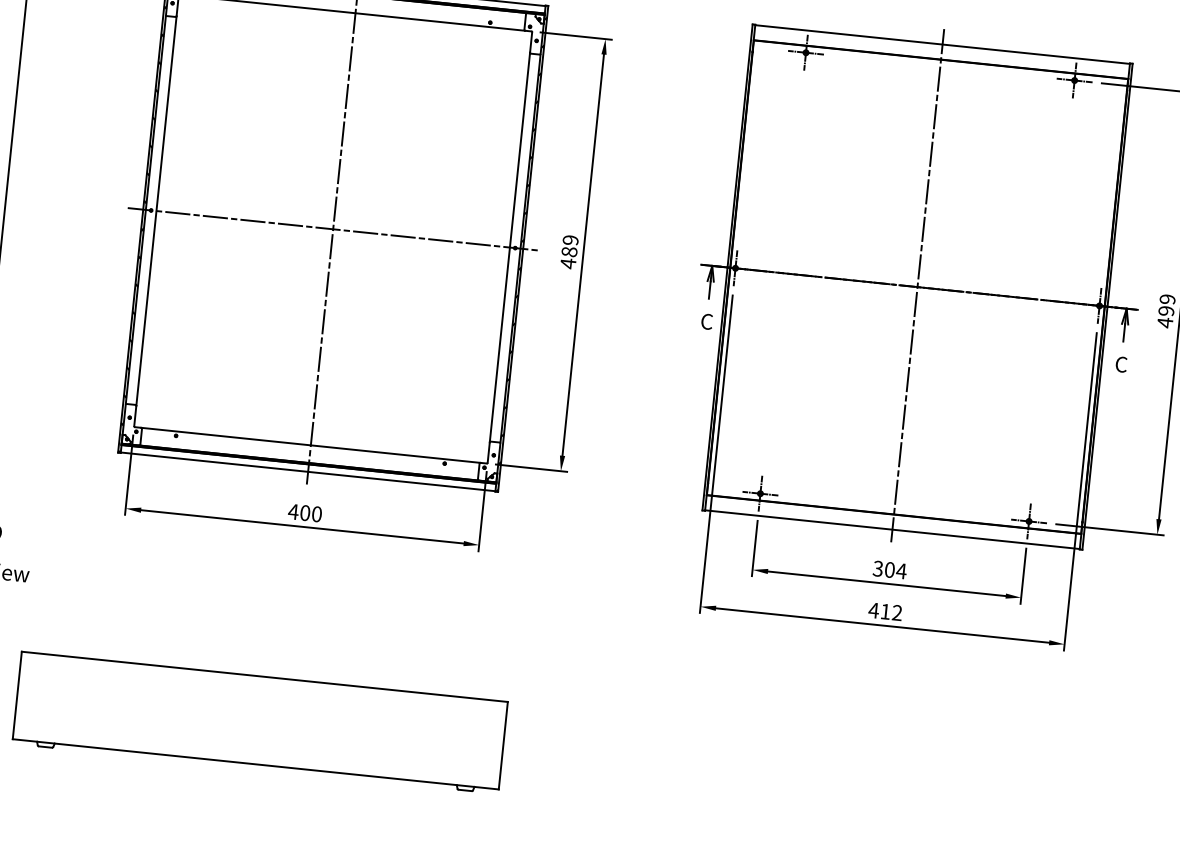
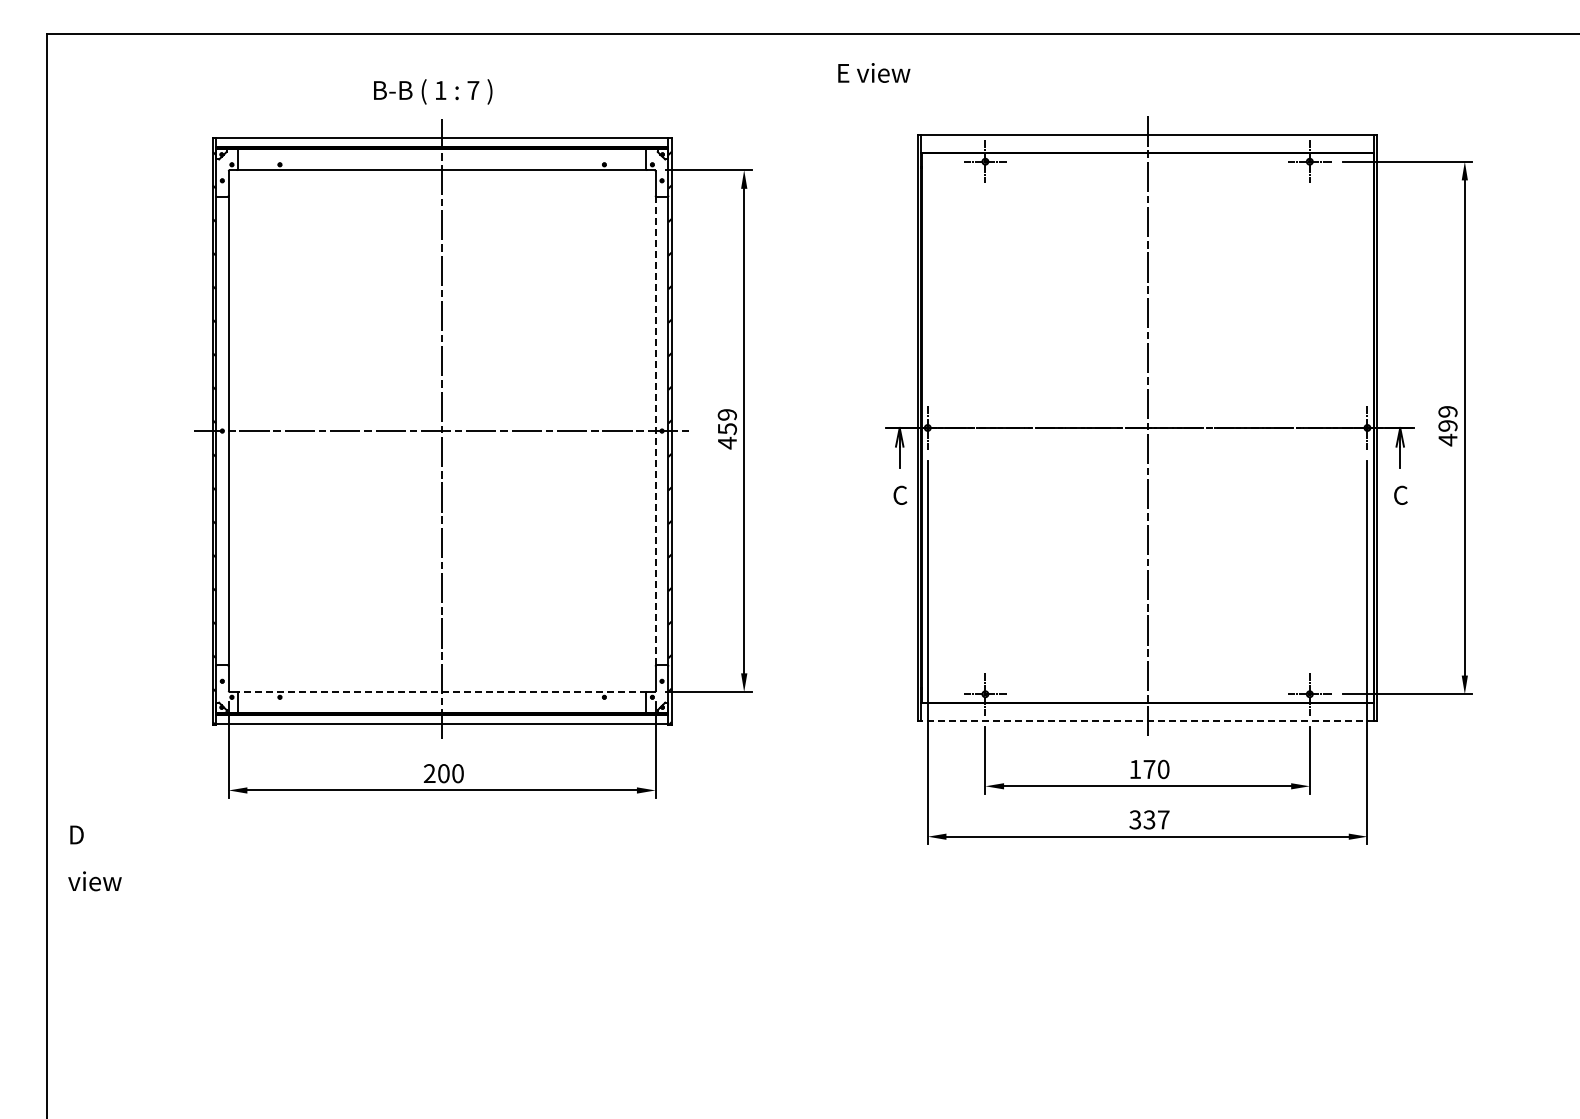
line: (509, 247) -> (655, 431), solid -> dashed
text: (568, 252) -> (726, 429), 489 -> 459
line: (311, 445) -> (442, 692), solid -> dashed
text: (293, 511) -> (429, 773), 400 -> 200
line: (892, 529) -> (1147, 720), solid -> dashed
text: (889, 570) -> (1149, 769), 304 -> 170
text: (885, 611) -> (1149, 819), 412 -> 337
part: (259, 722) -> (415, 1029), removed

